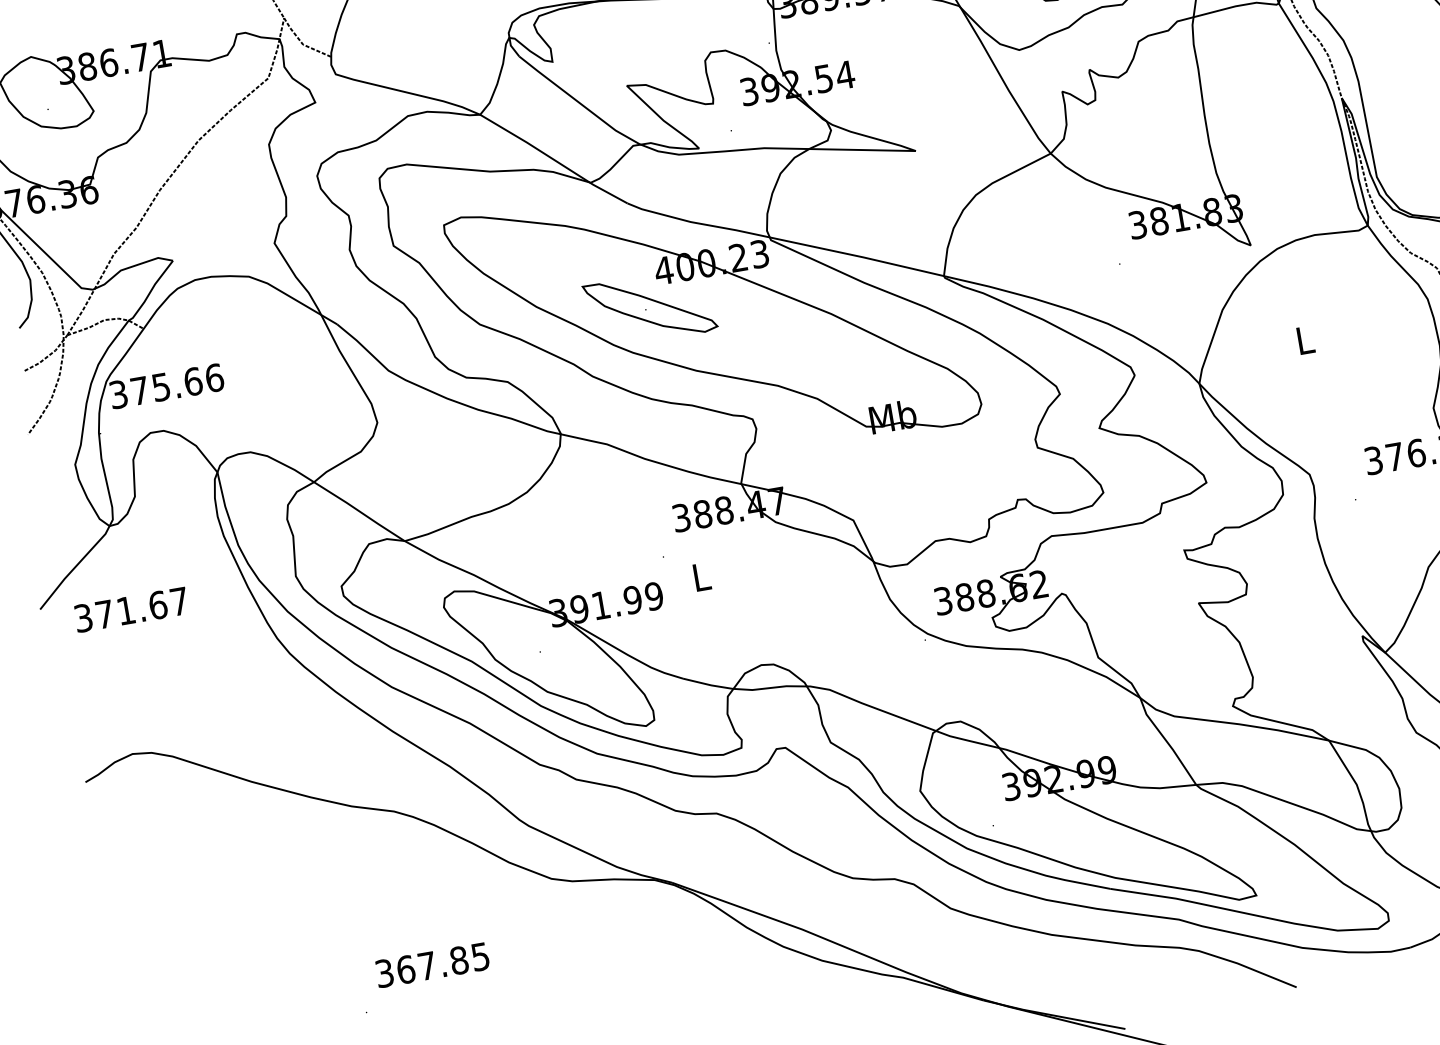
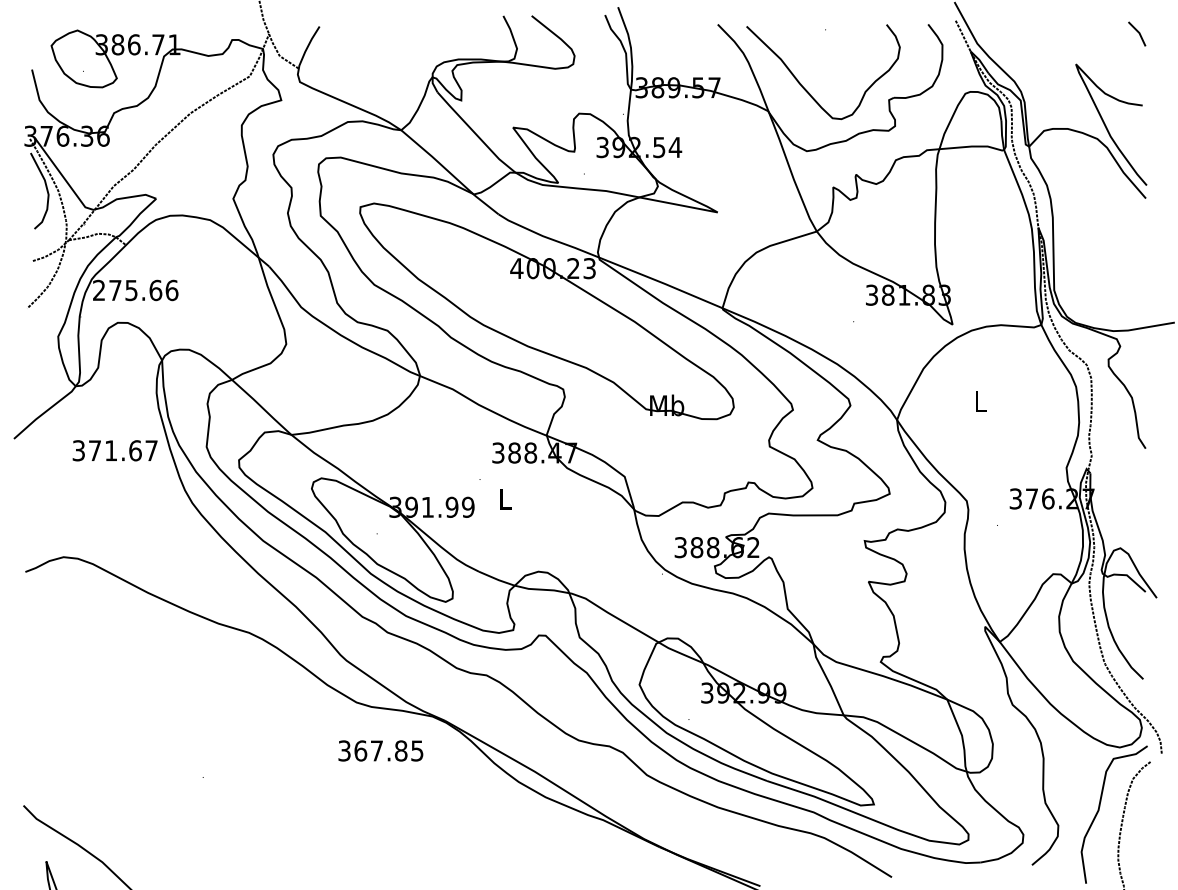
part: (649, 308) -> (501, 294), removed
text: (119, 394) -> (99, 290), 375.66 -> 275.66
text: (130, 609) -> (114, 450), moved
text: (431, 964) -> (380, 750), moved

